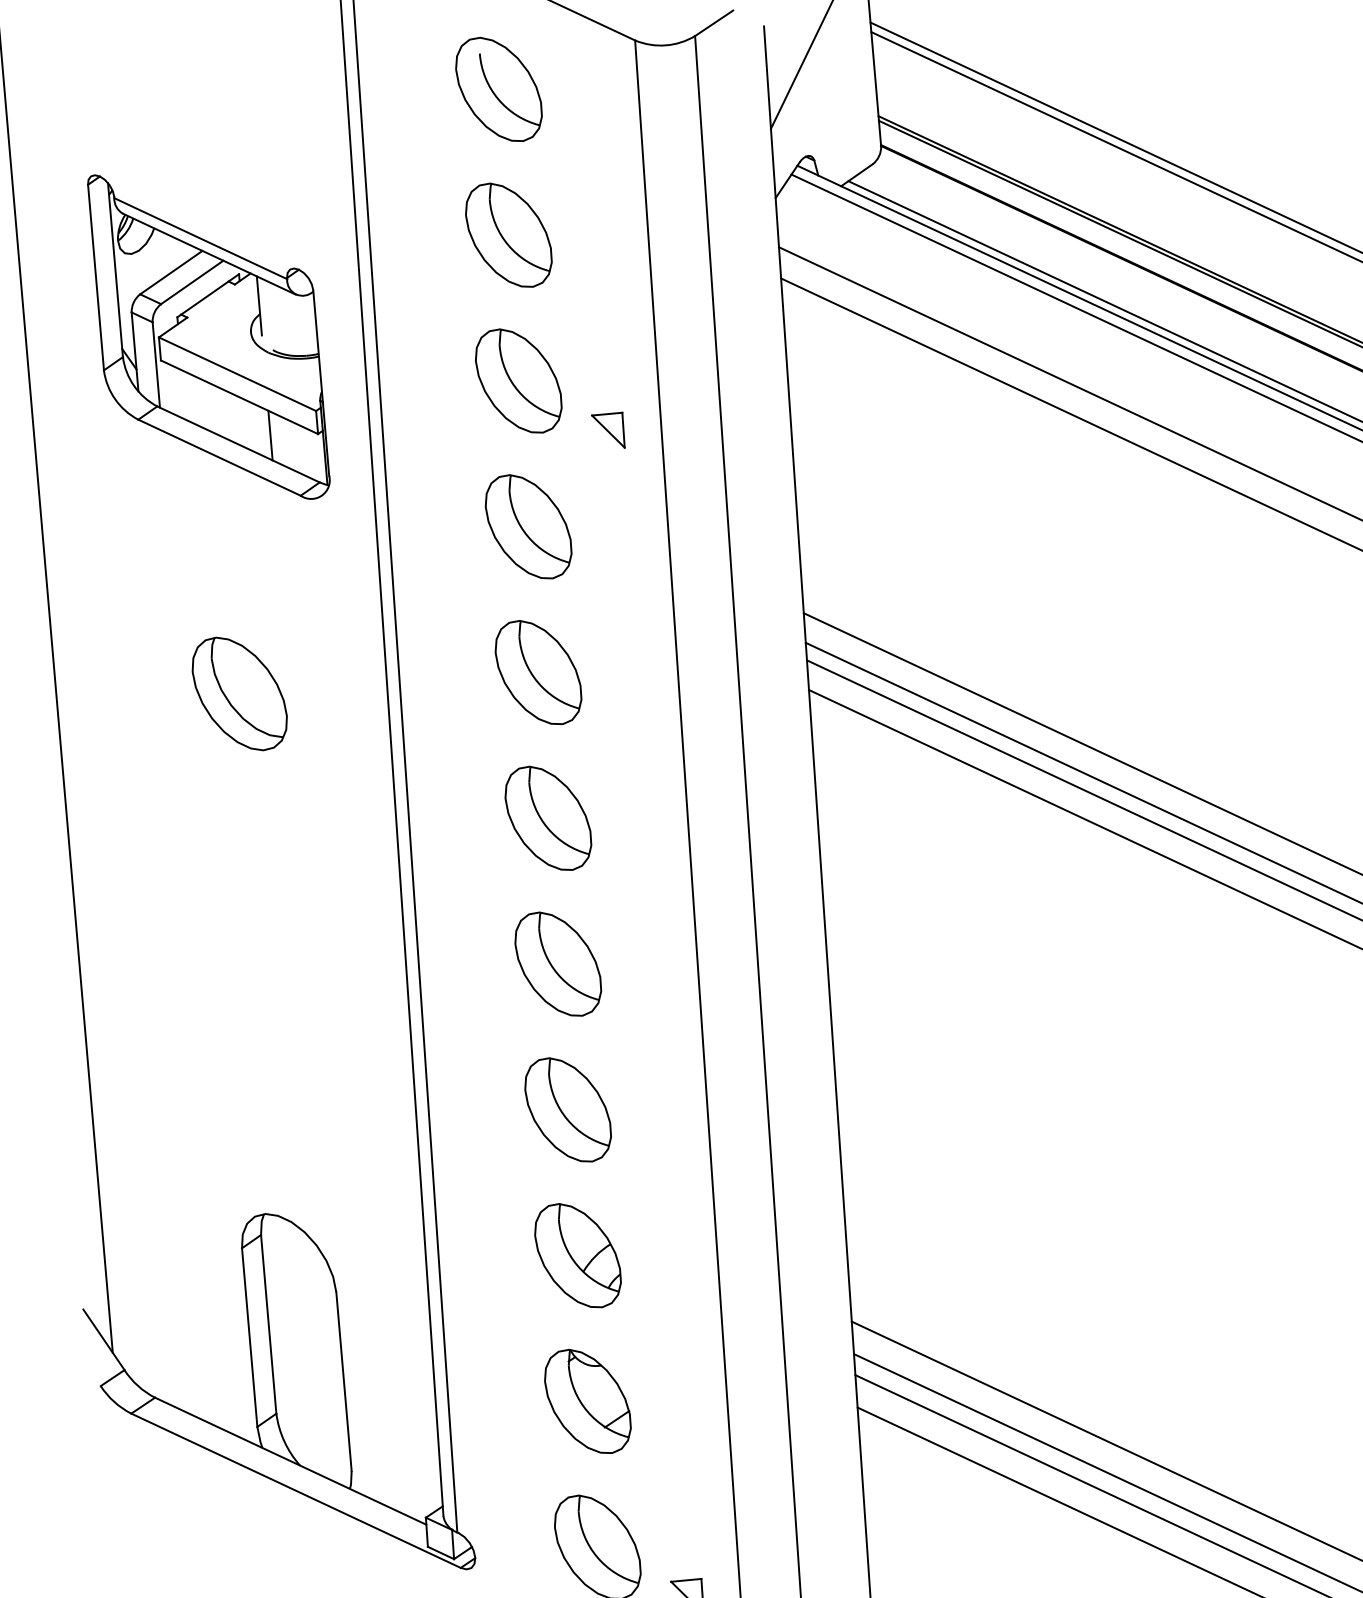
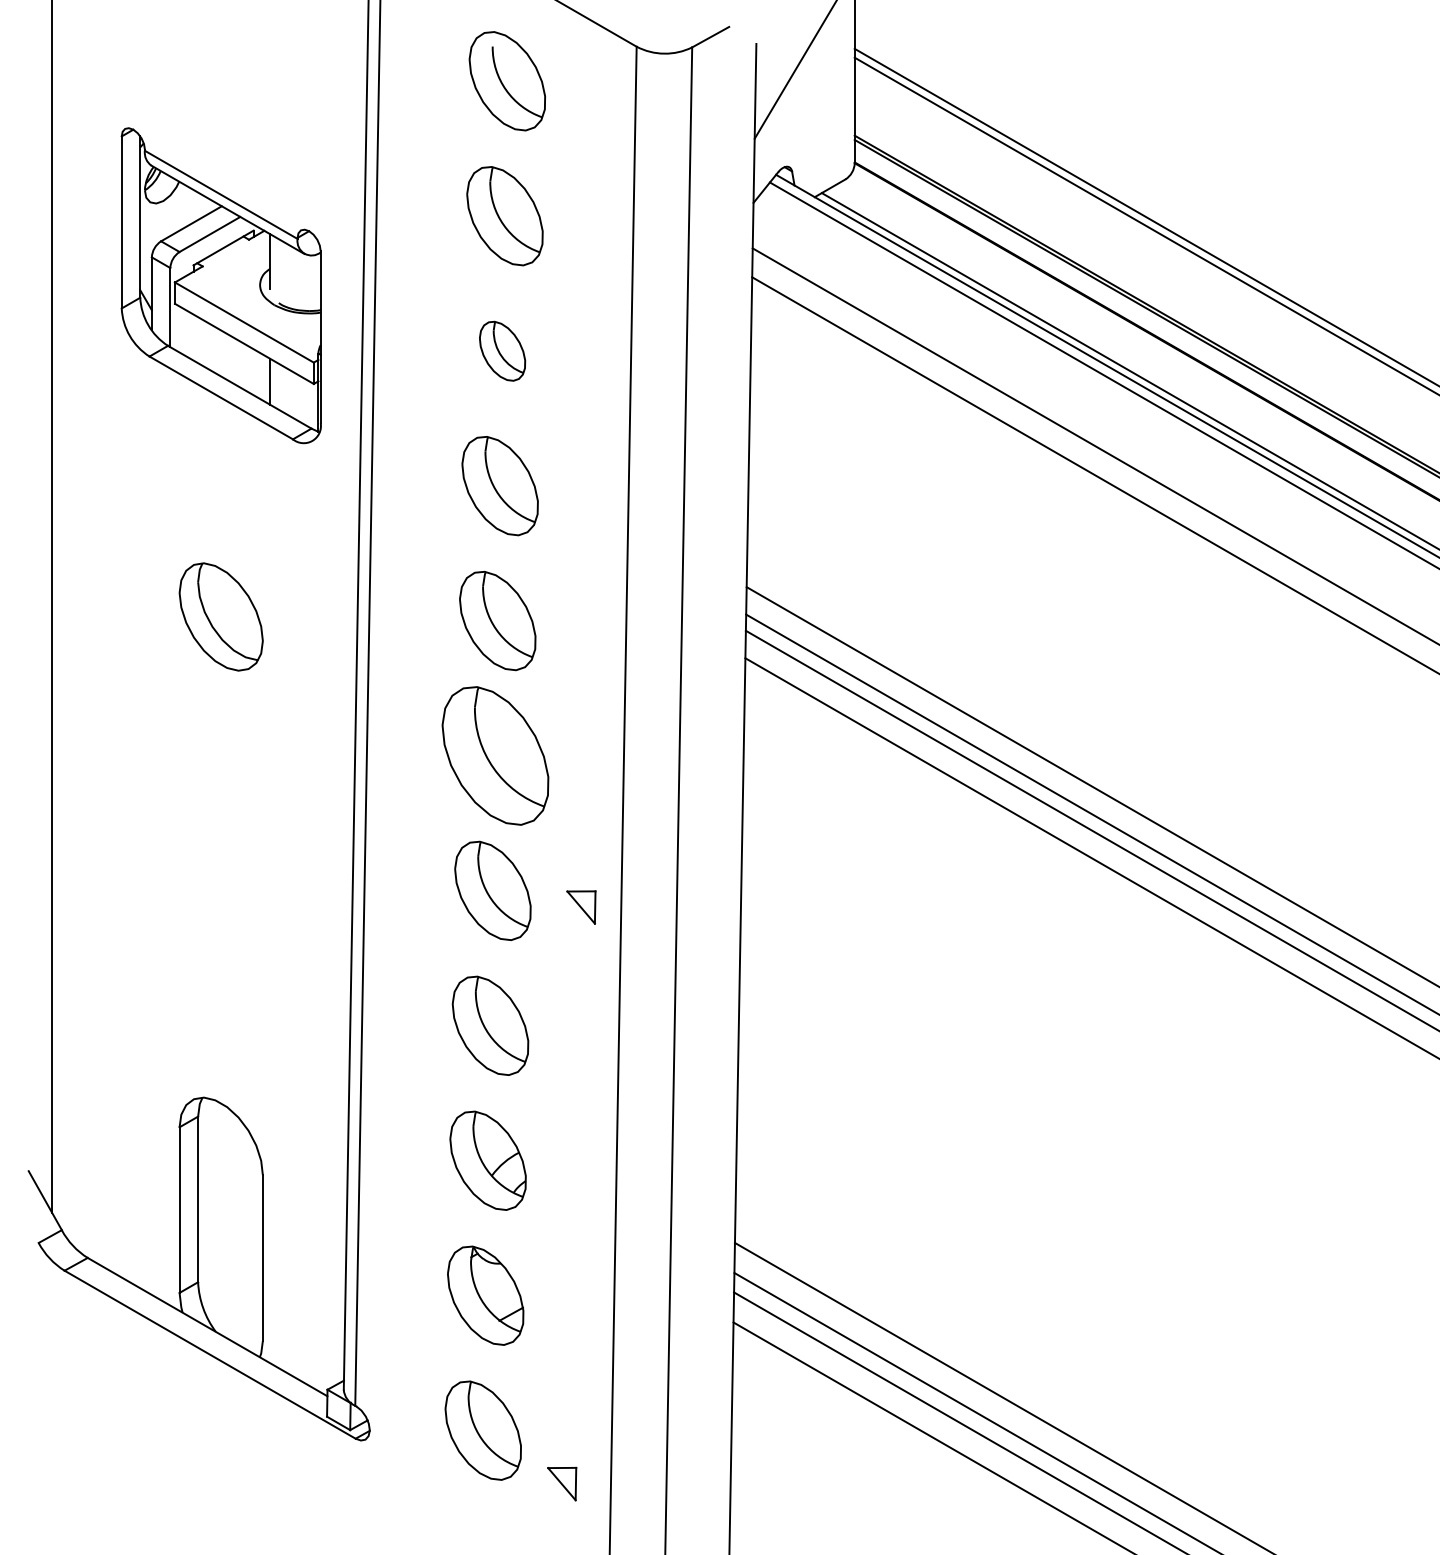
part: (518, 381) -> (502, 351), size x0.6
part: (608, 431) -> (581, 907), moved
part: (547, 818) -> (494, 755), size x1.4

